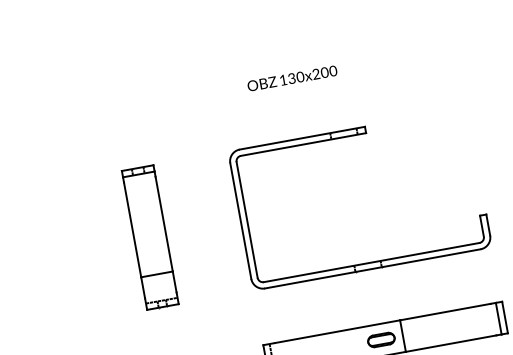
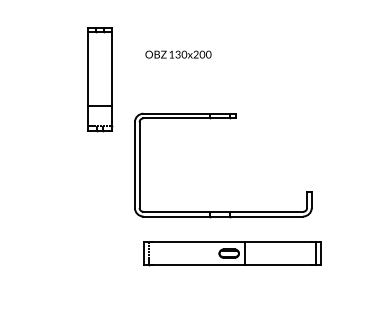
text: (292, 78) -> (178, 54), moved
part: (151, 237) -> (100, 79), moved
part: (371, 262) -> (223, 211), moved

